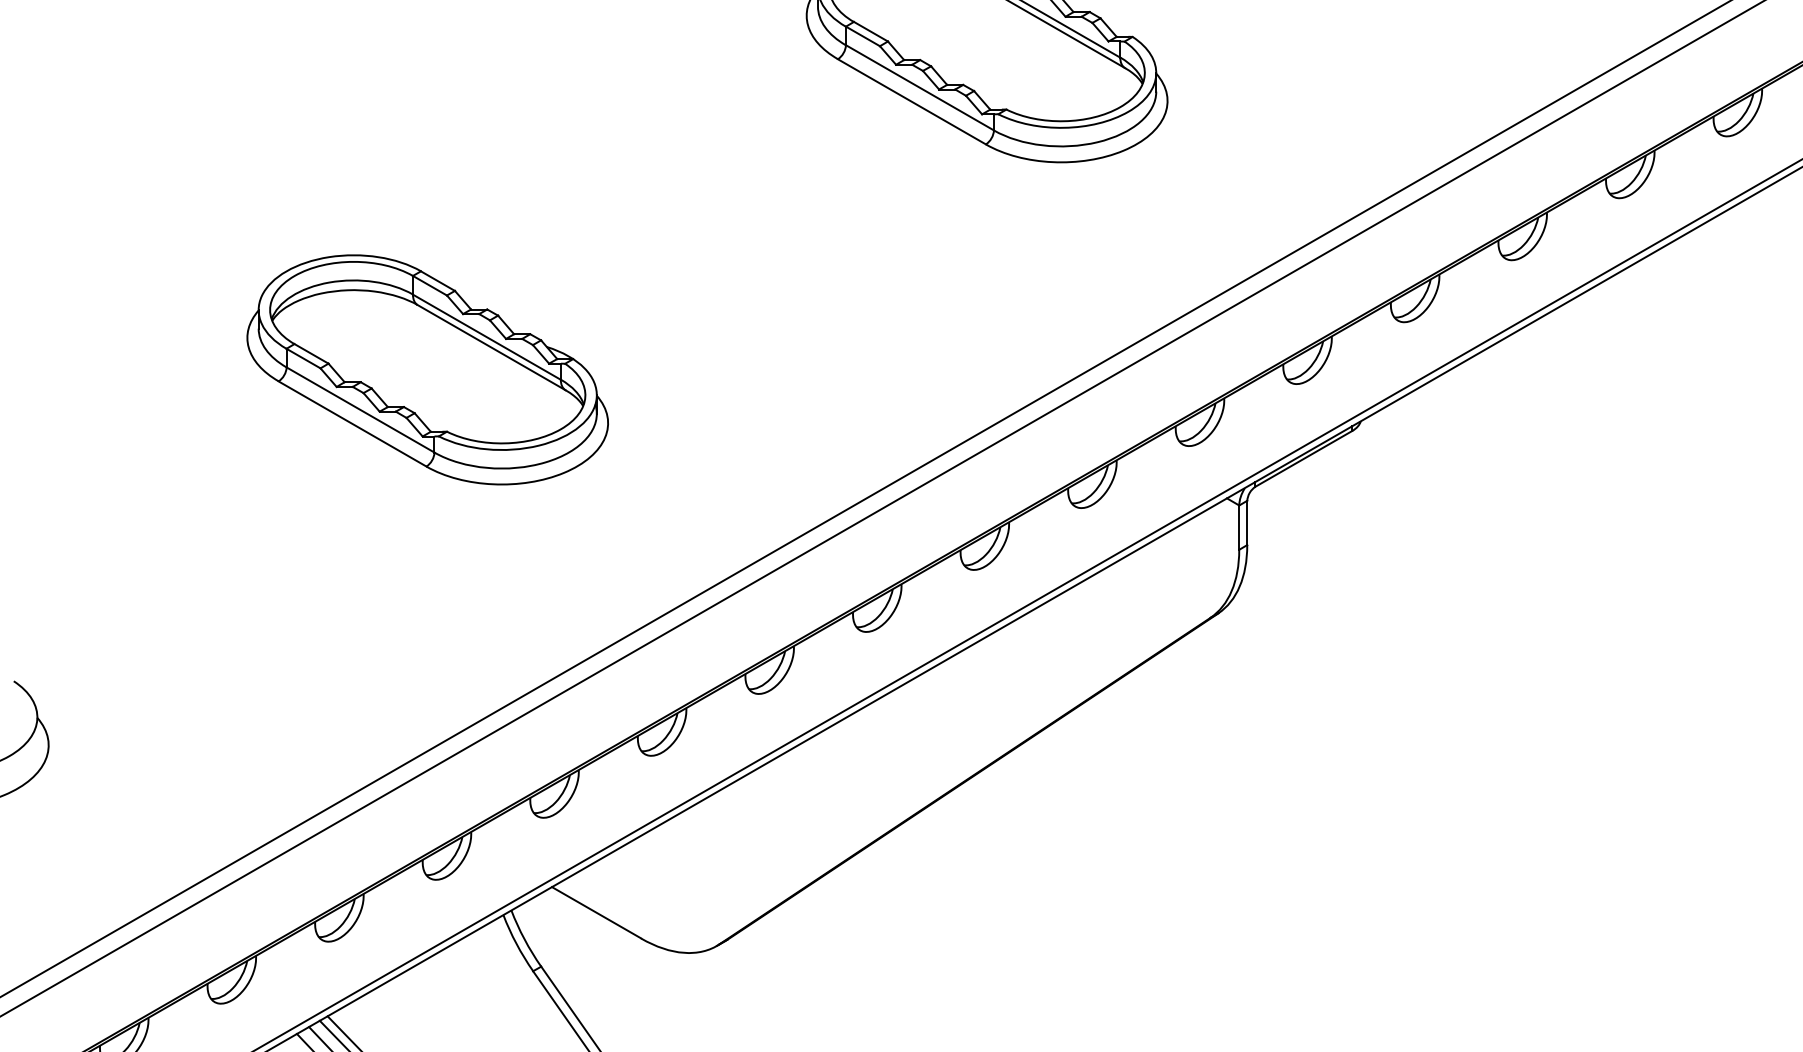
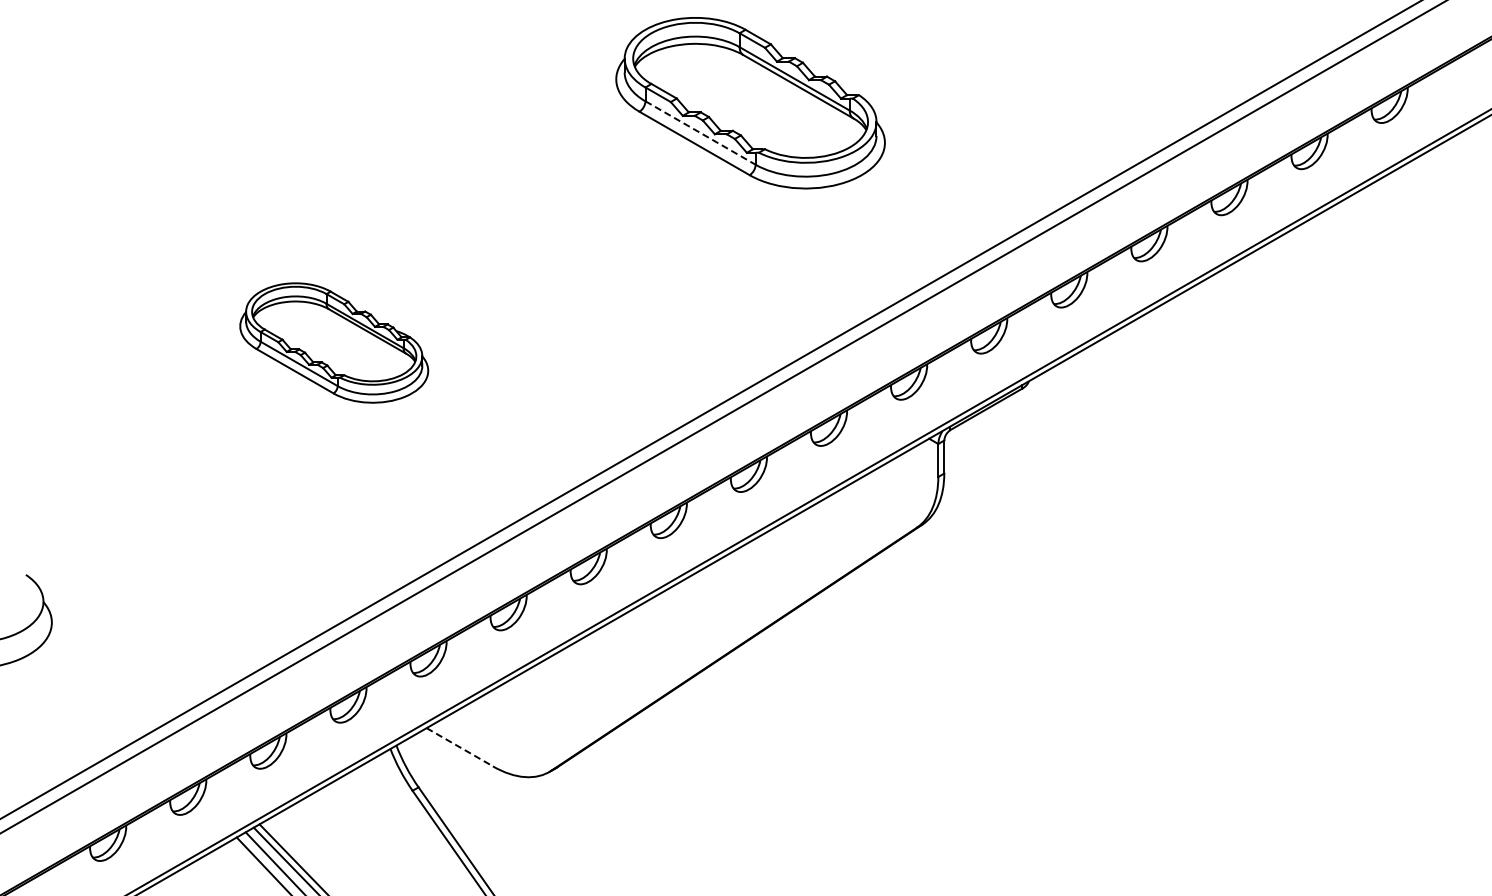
line: (919, 88) -> (700, 133), solid -> dashed
part: (428, 369) -> (334, 342), size x0.7
line: (597, 913) -> (460, 747), solid -> dashed

